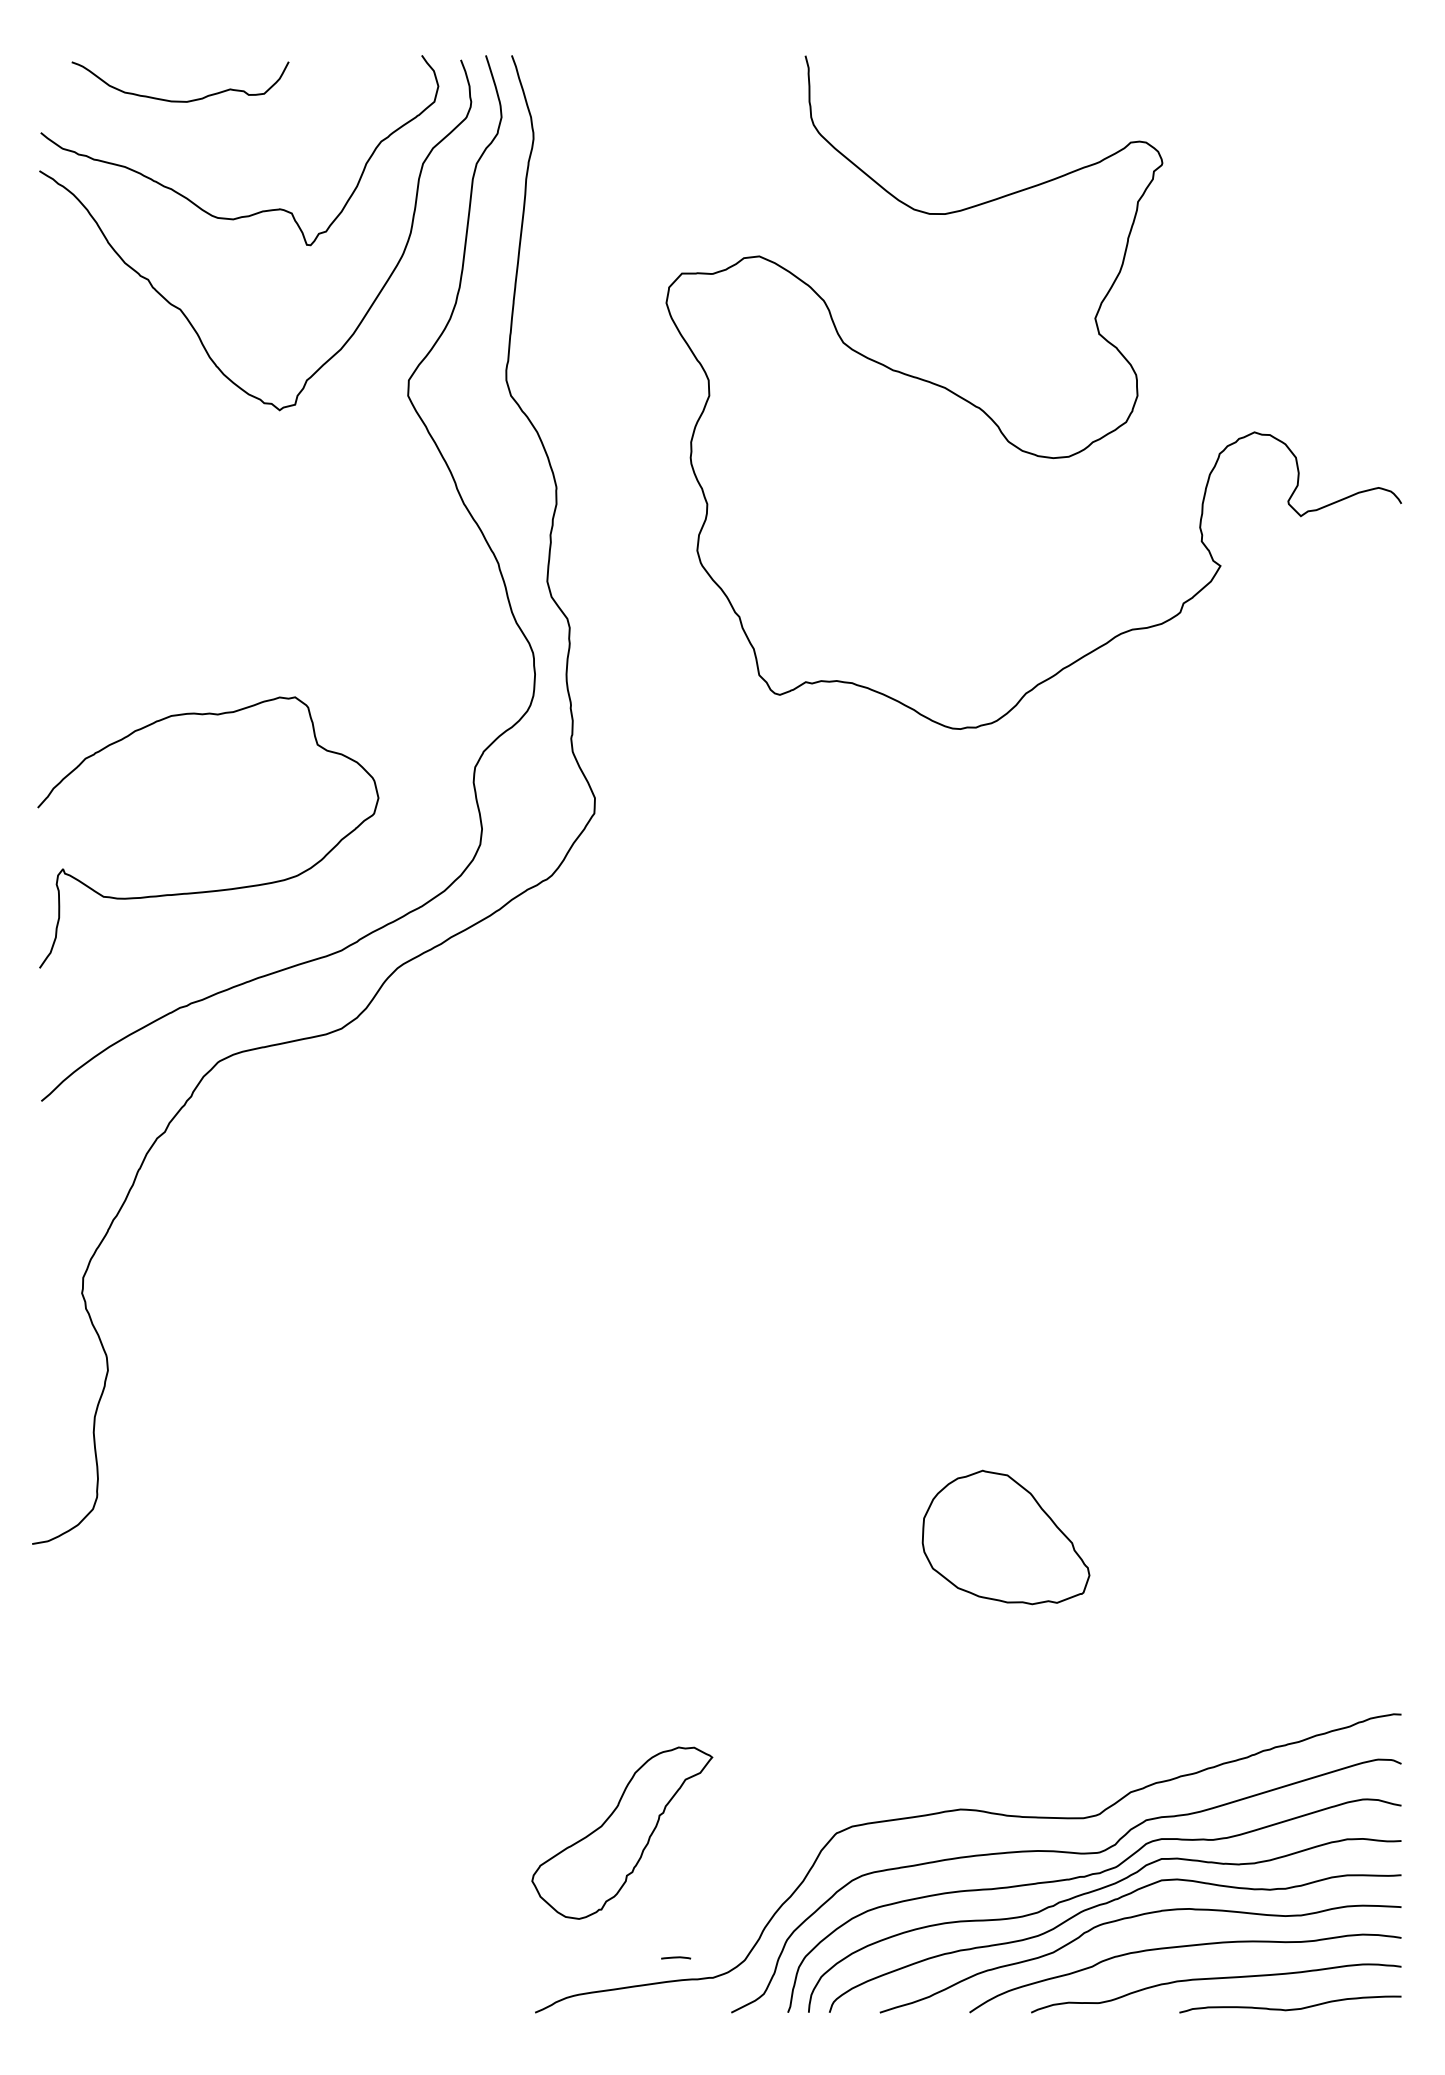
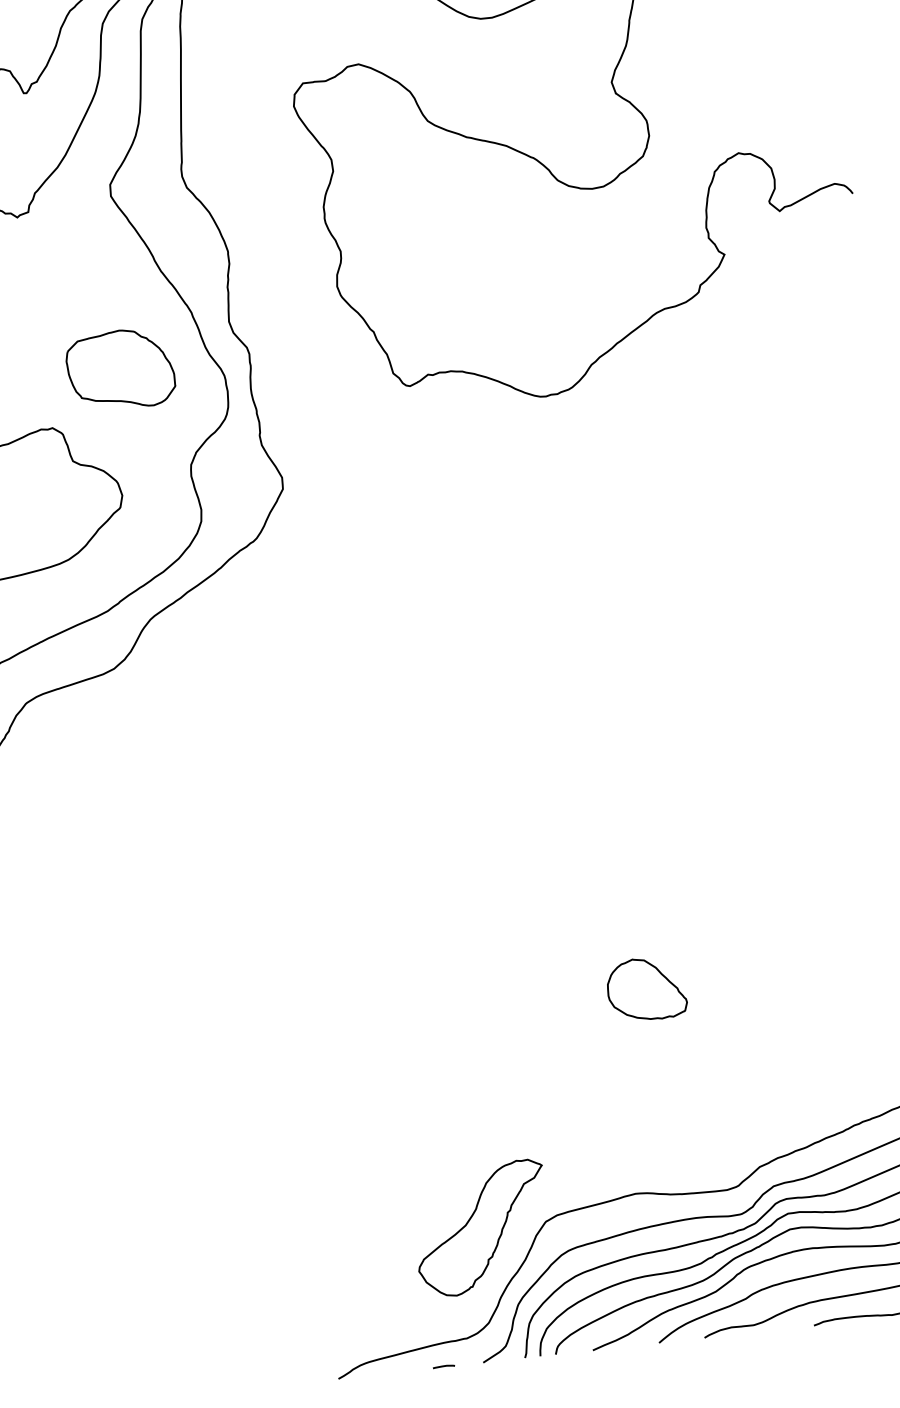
part: (394, 629) -> (120, 369), added
part: (1005, 1536) -> (646, 988), size x0.62
part: (622, 1832) -> (481, 1228), moved
line: (676, 1957) -> (444, 1366), moved

